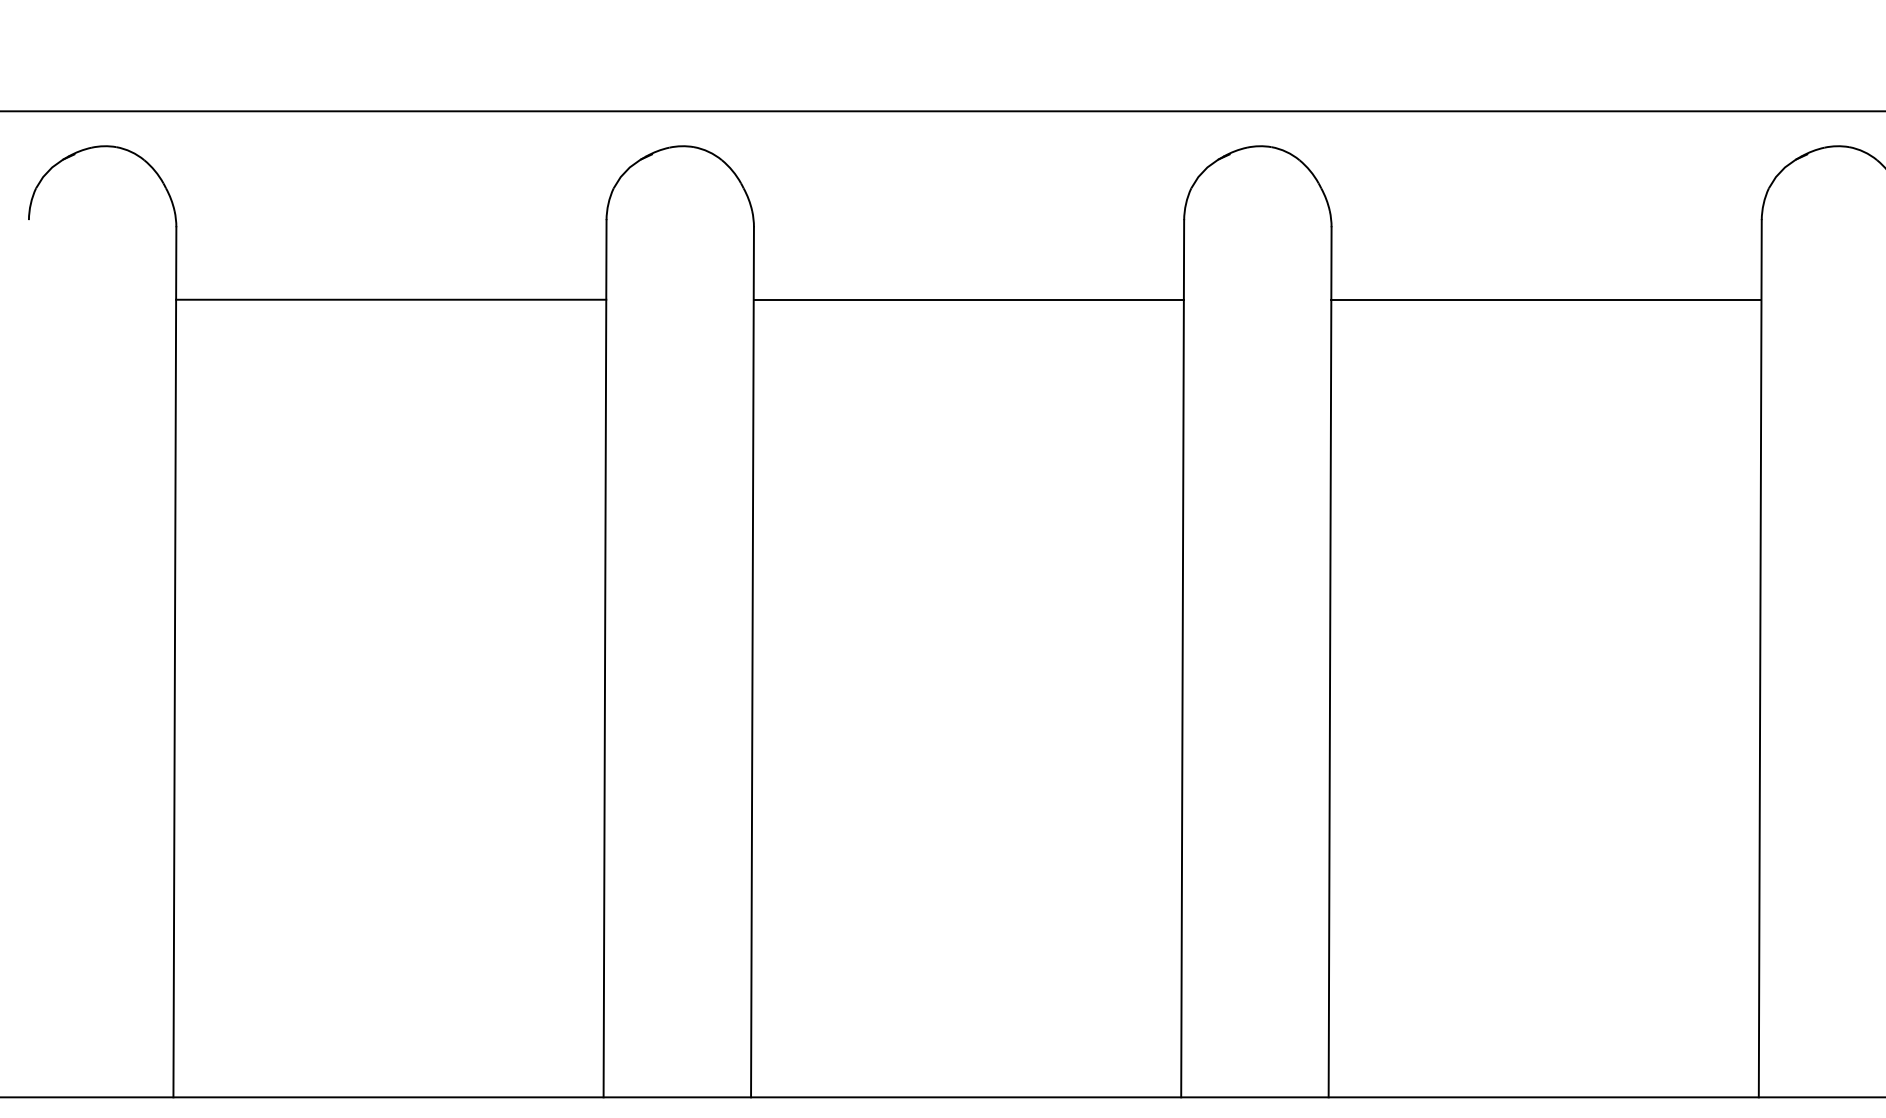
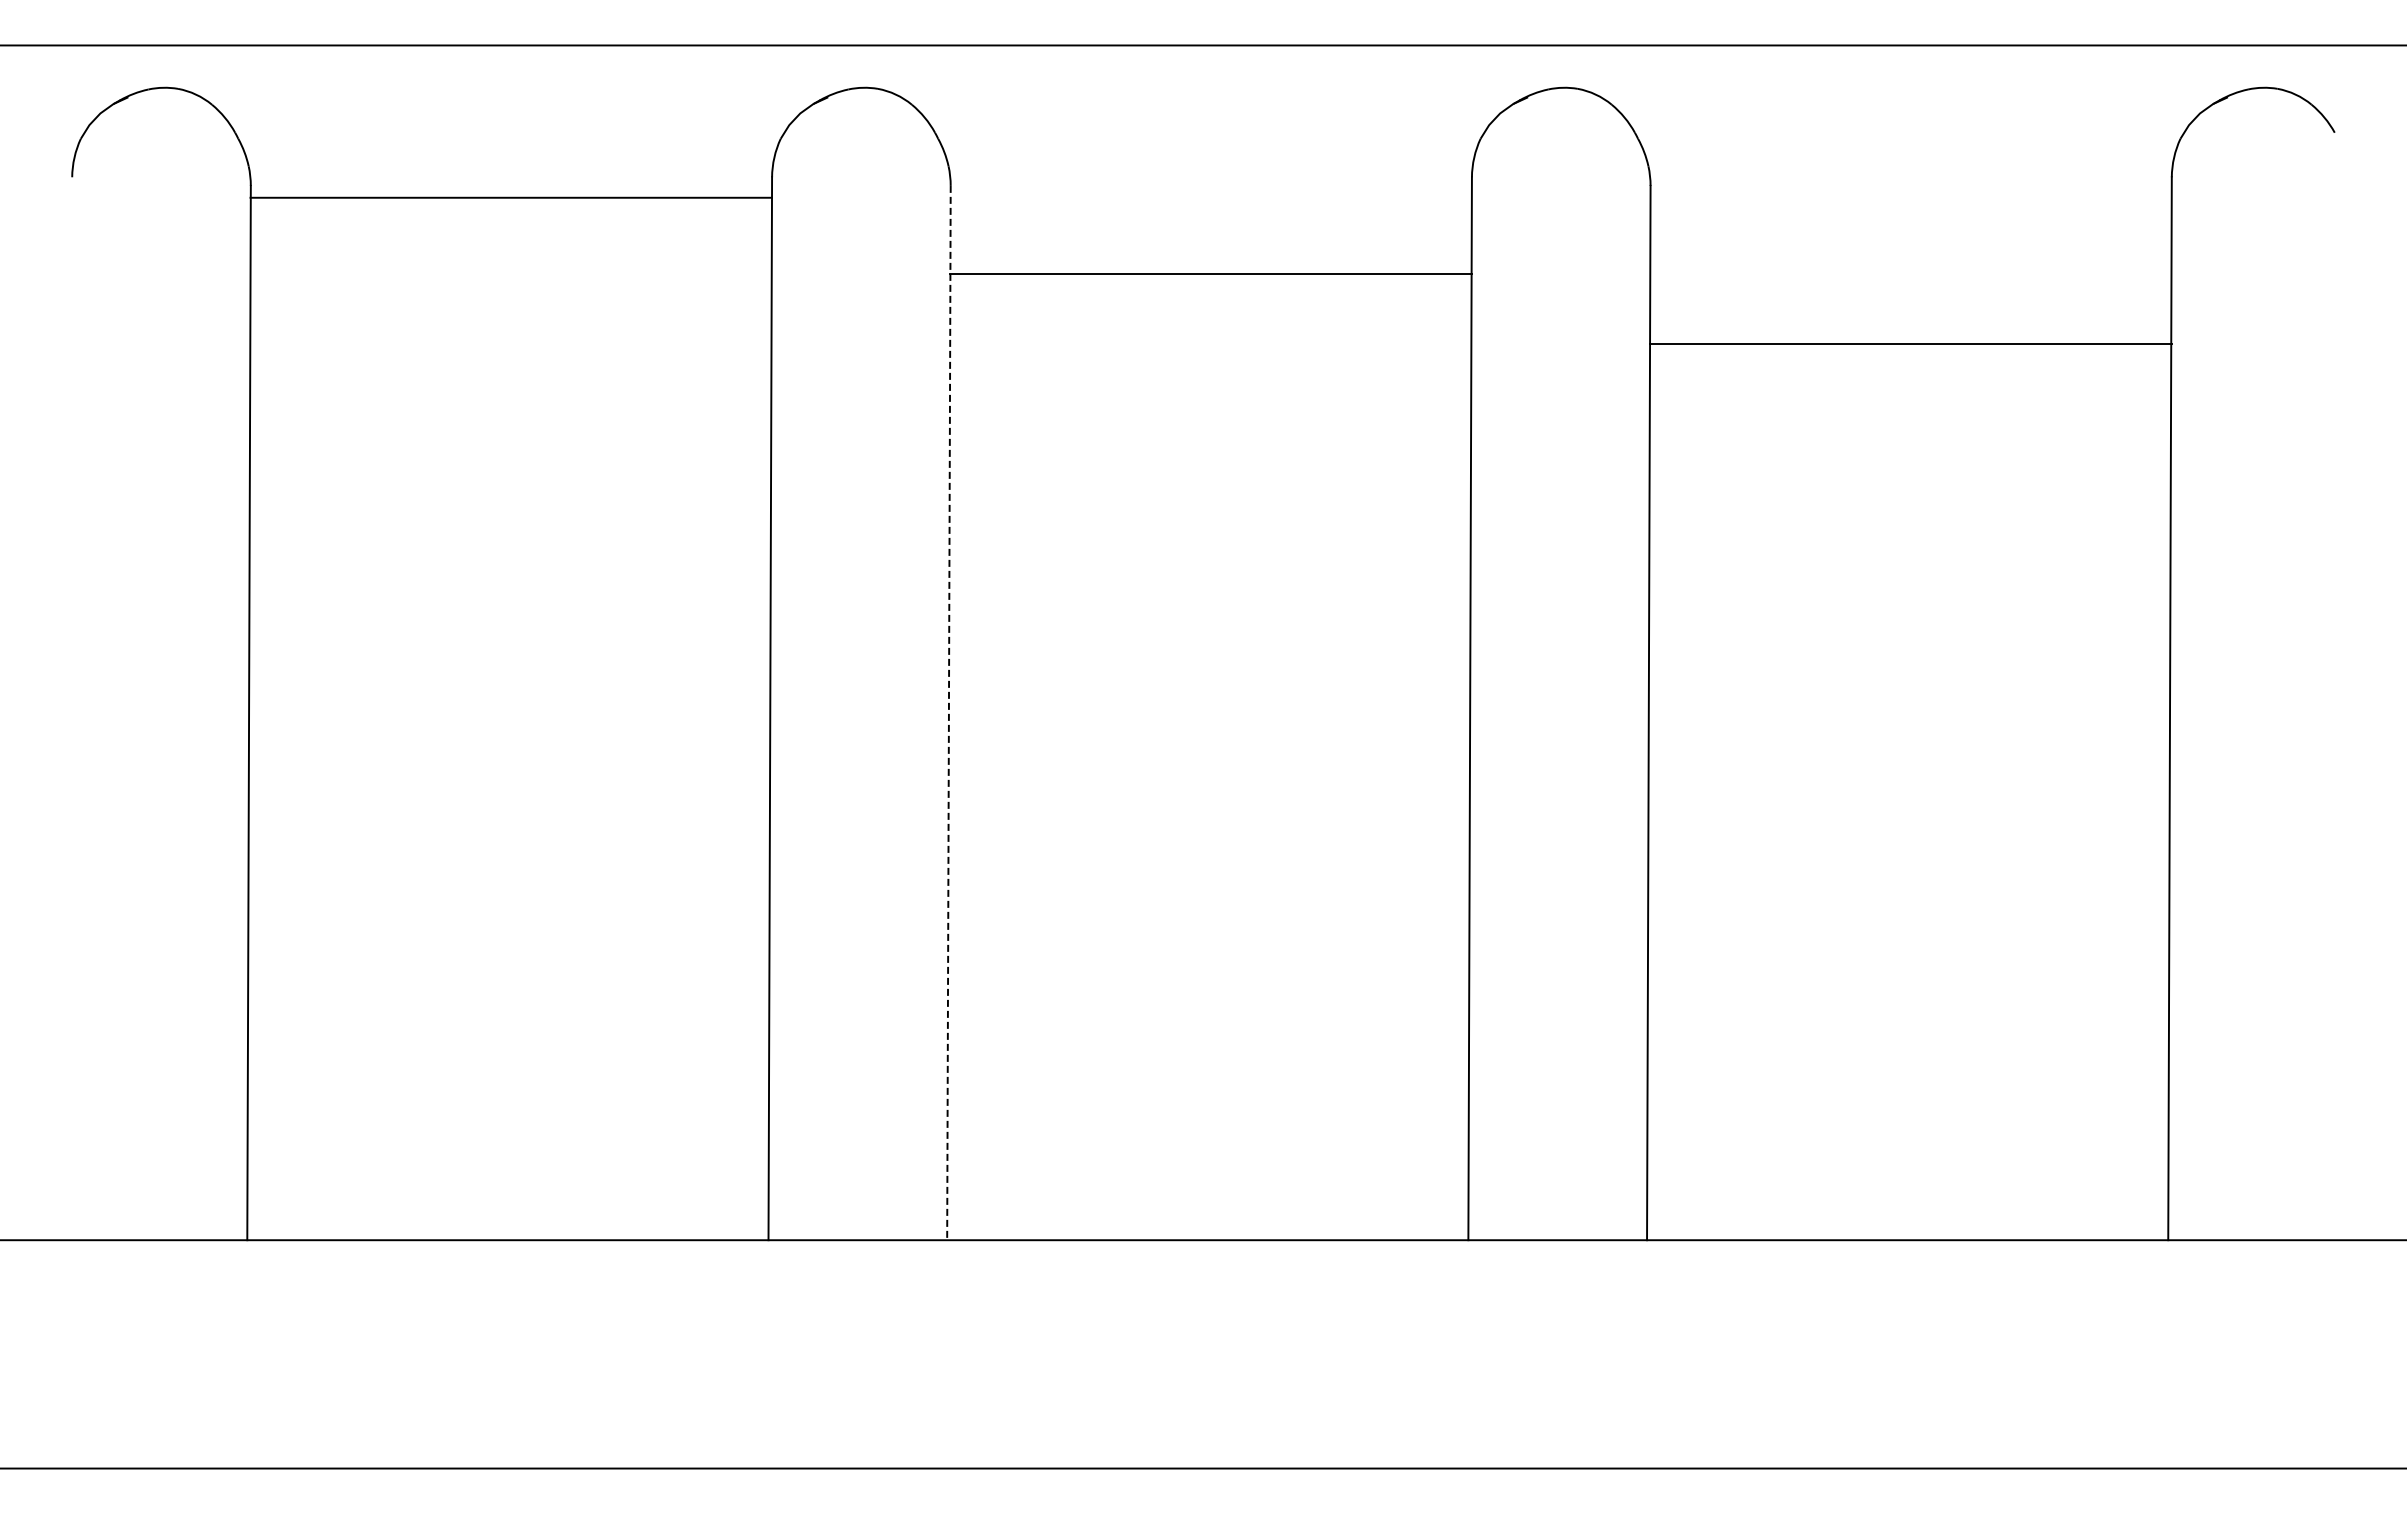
line: (390, 299) -> (510, 197), moved
line: (1546, 299) -> (1910, 343), moved
line: (752, 662) -> (948, 713), solid -> dashed

